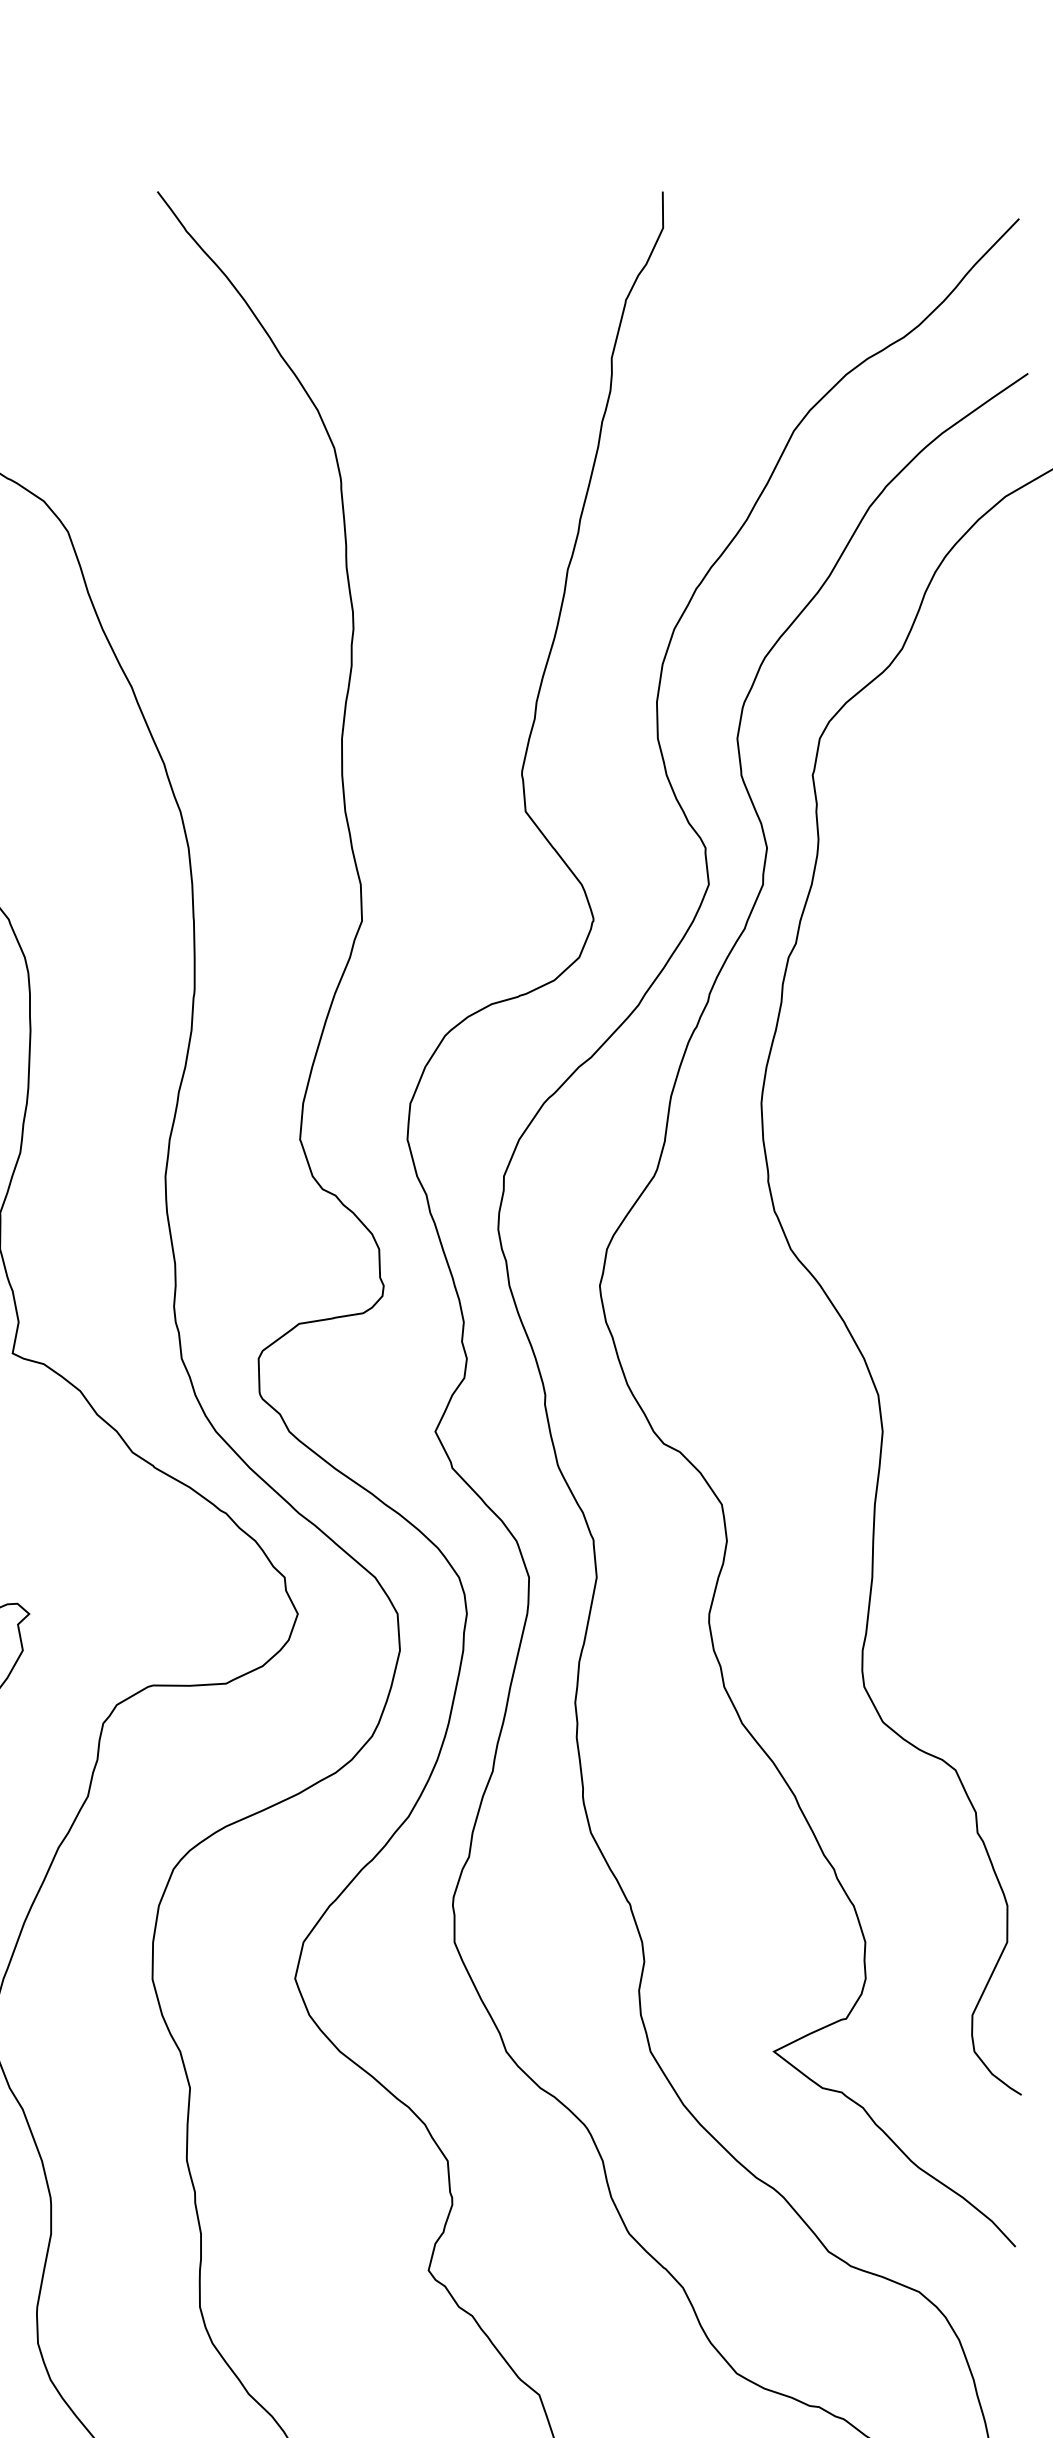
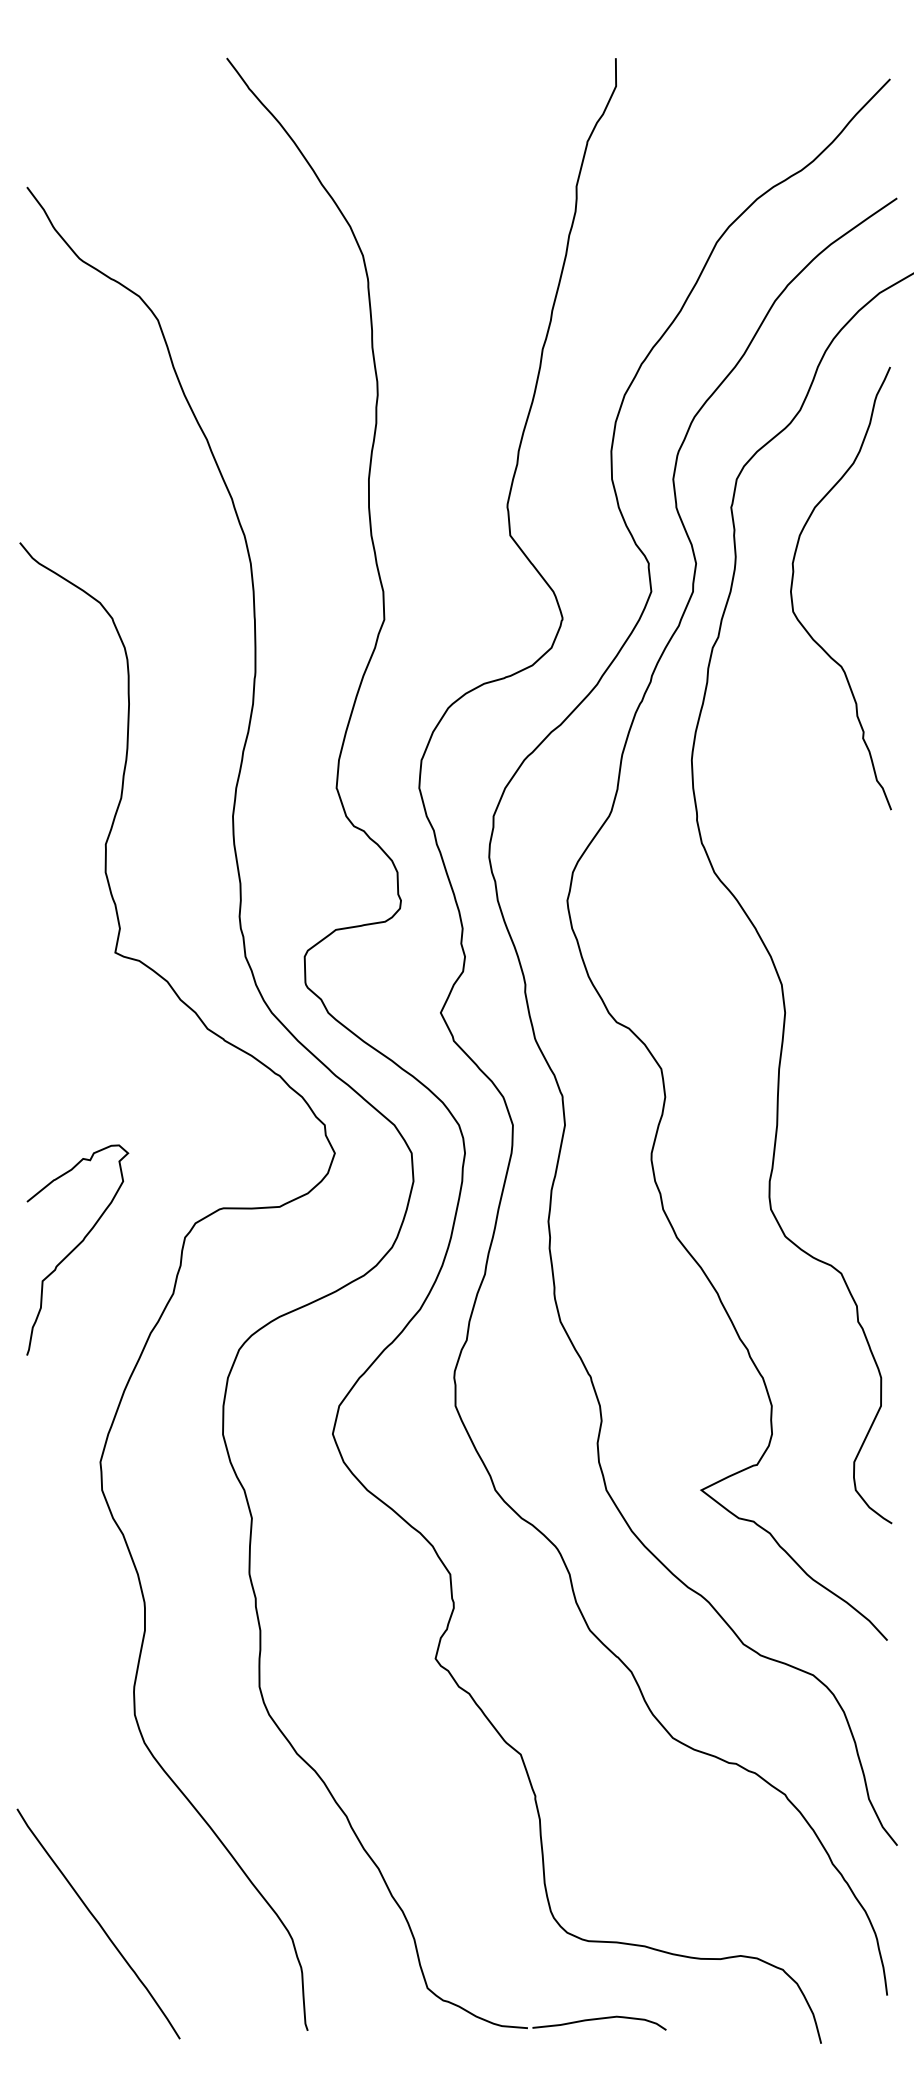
curve: (893, 871) -> (793, 581), added

